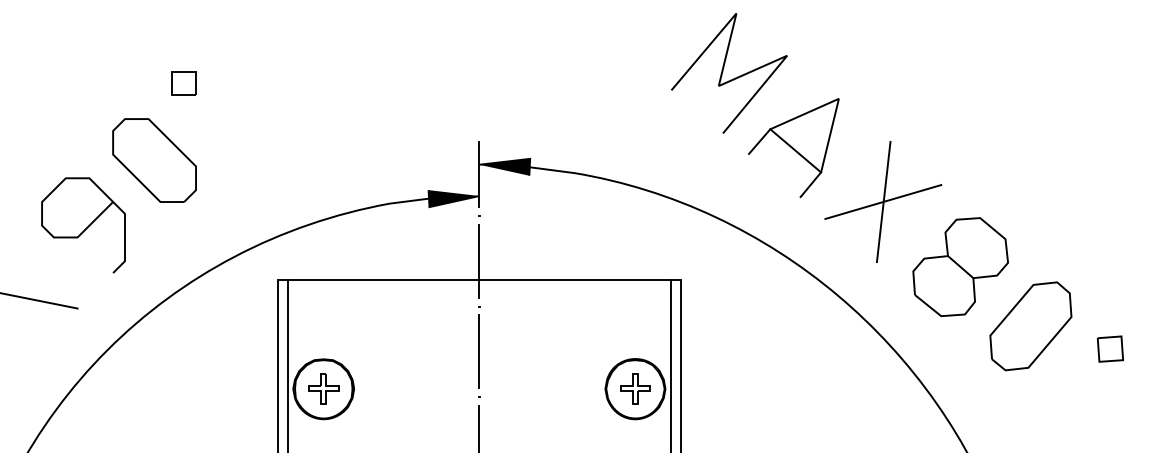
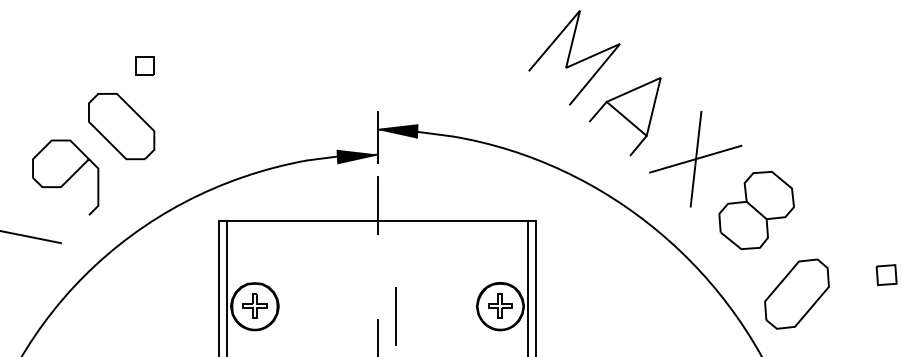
part: (1030, 325) -> (796, 293), moved
part: (1110, 348) -> (886, 274), moved
line: (479, 352) -> (395, 316), moved

